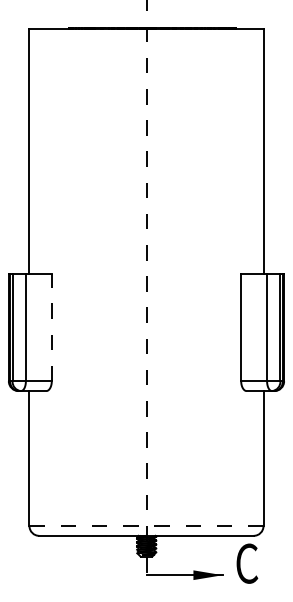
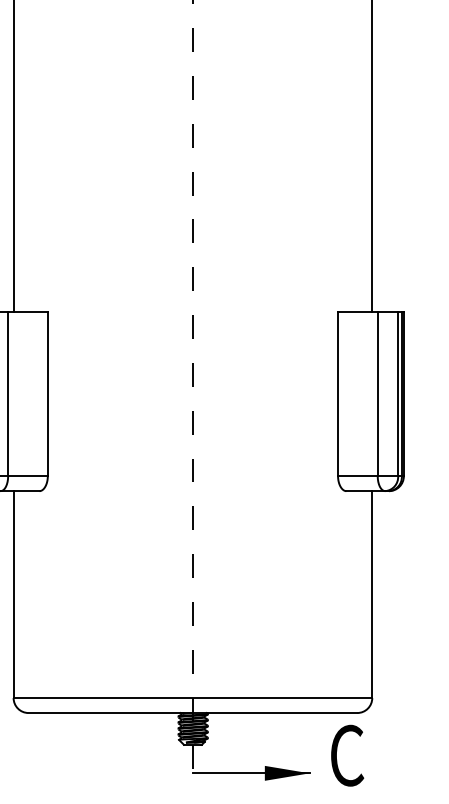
line: (51, 327) -> (47, 393), dashed -> solid
line: (146, 526) -> (192, 698), dashed -> solid

